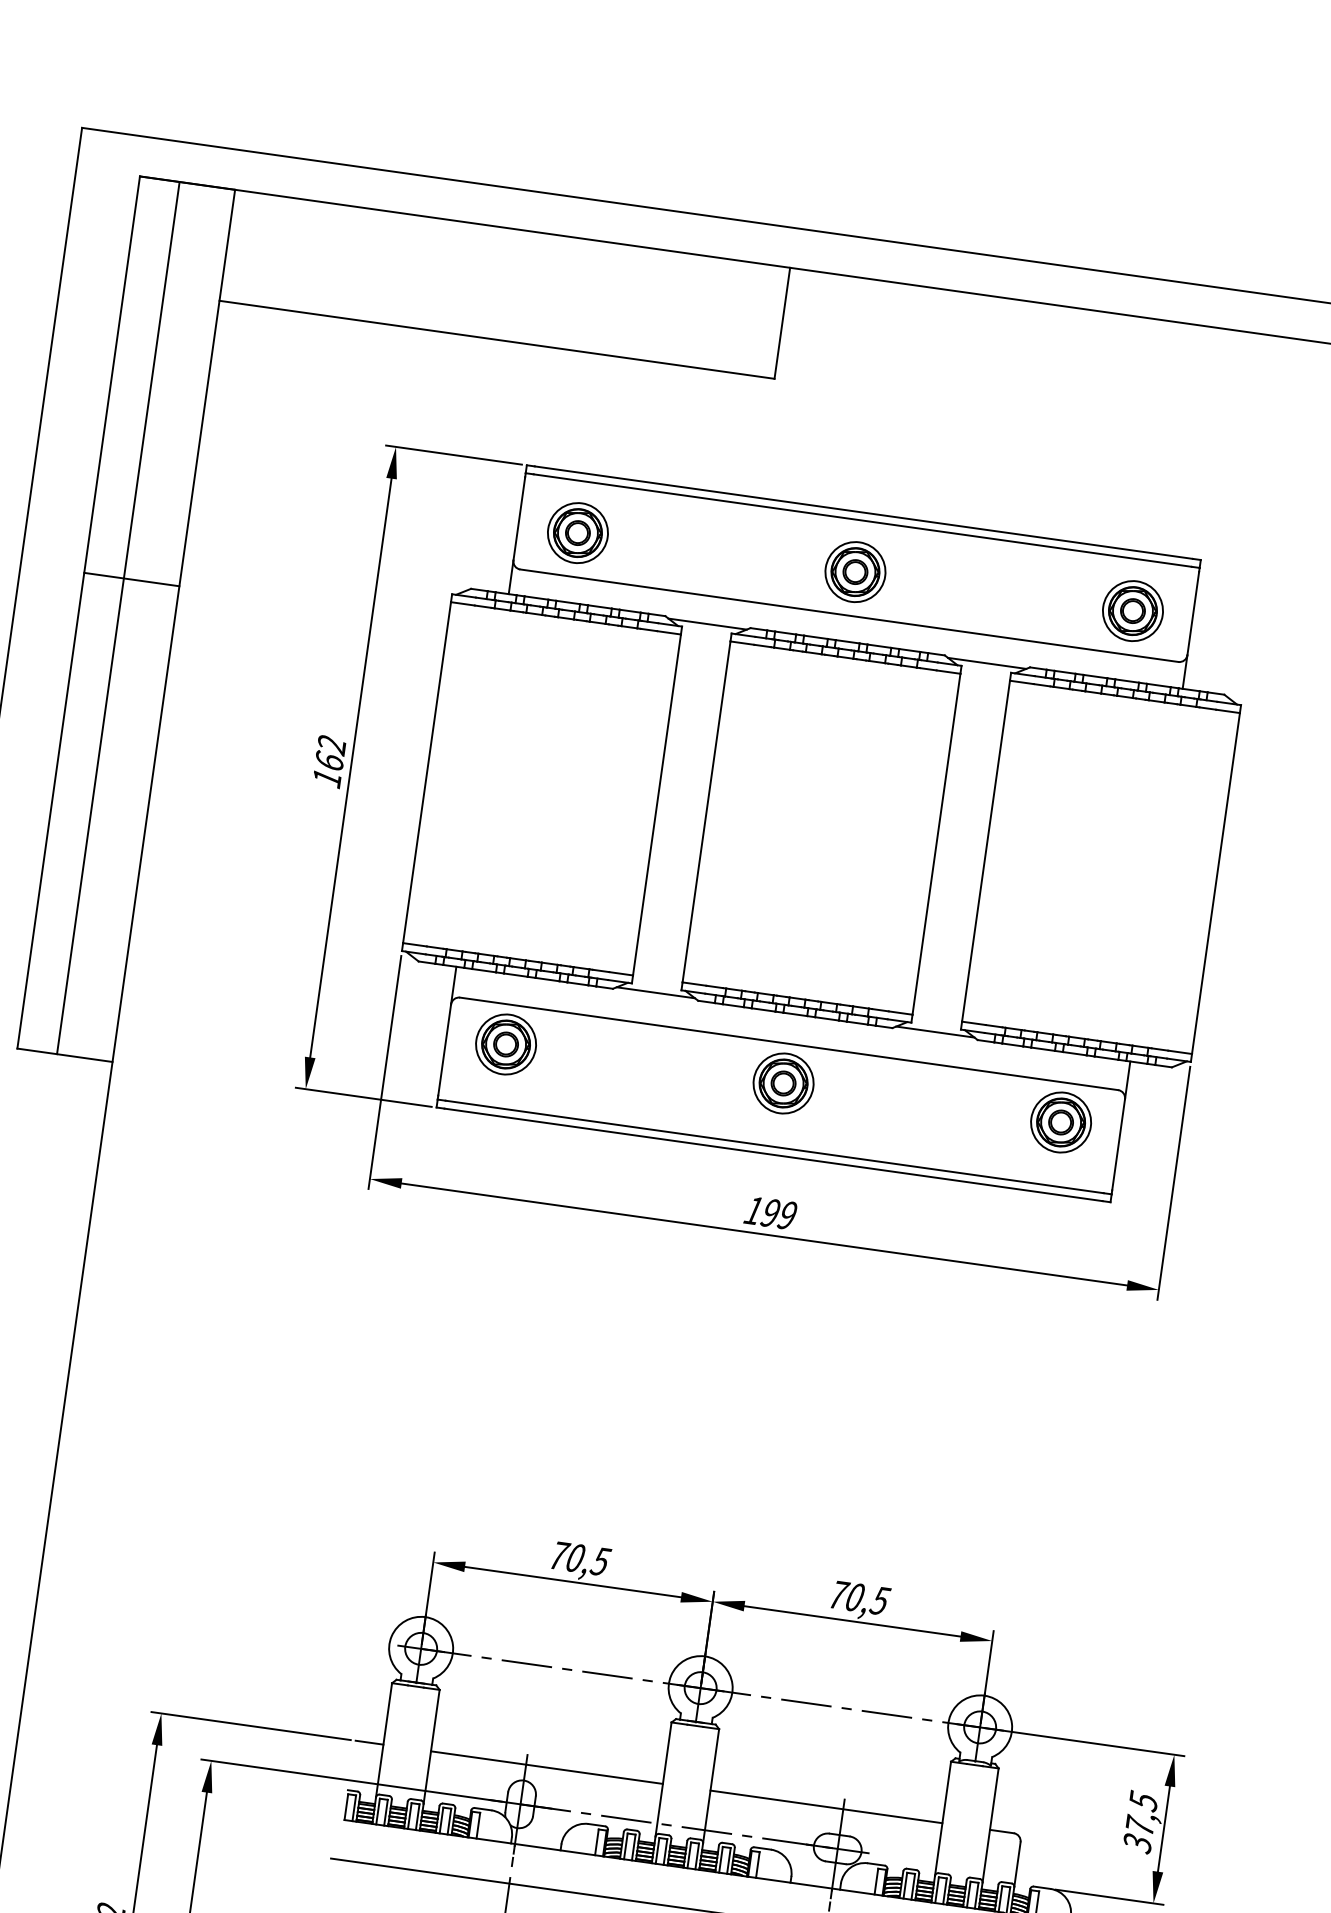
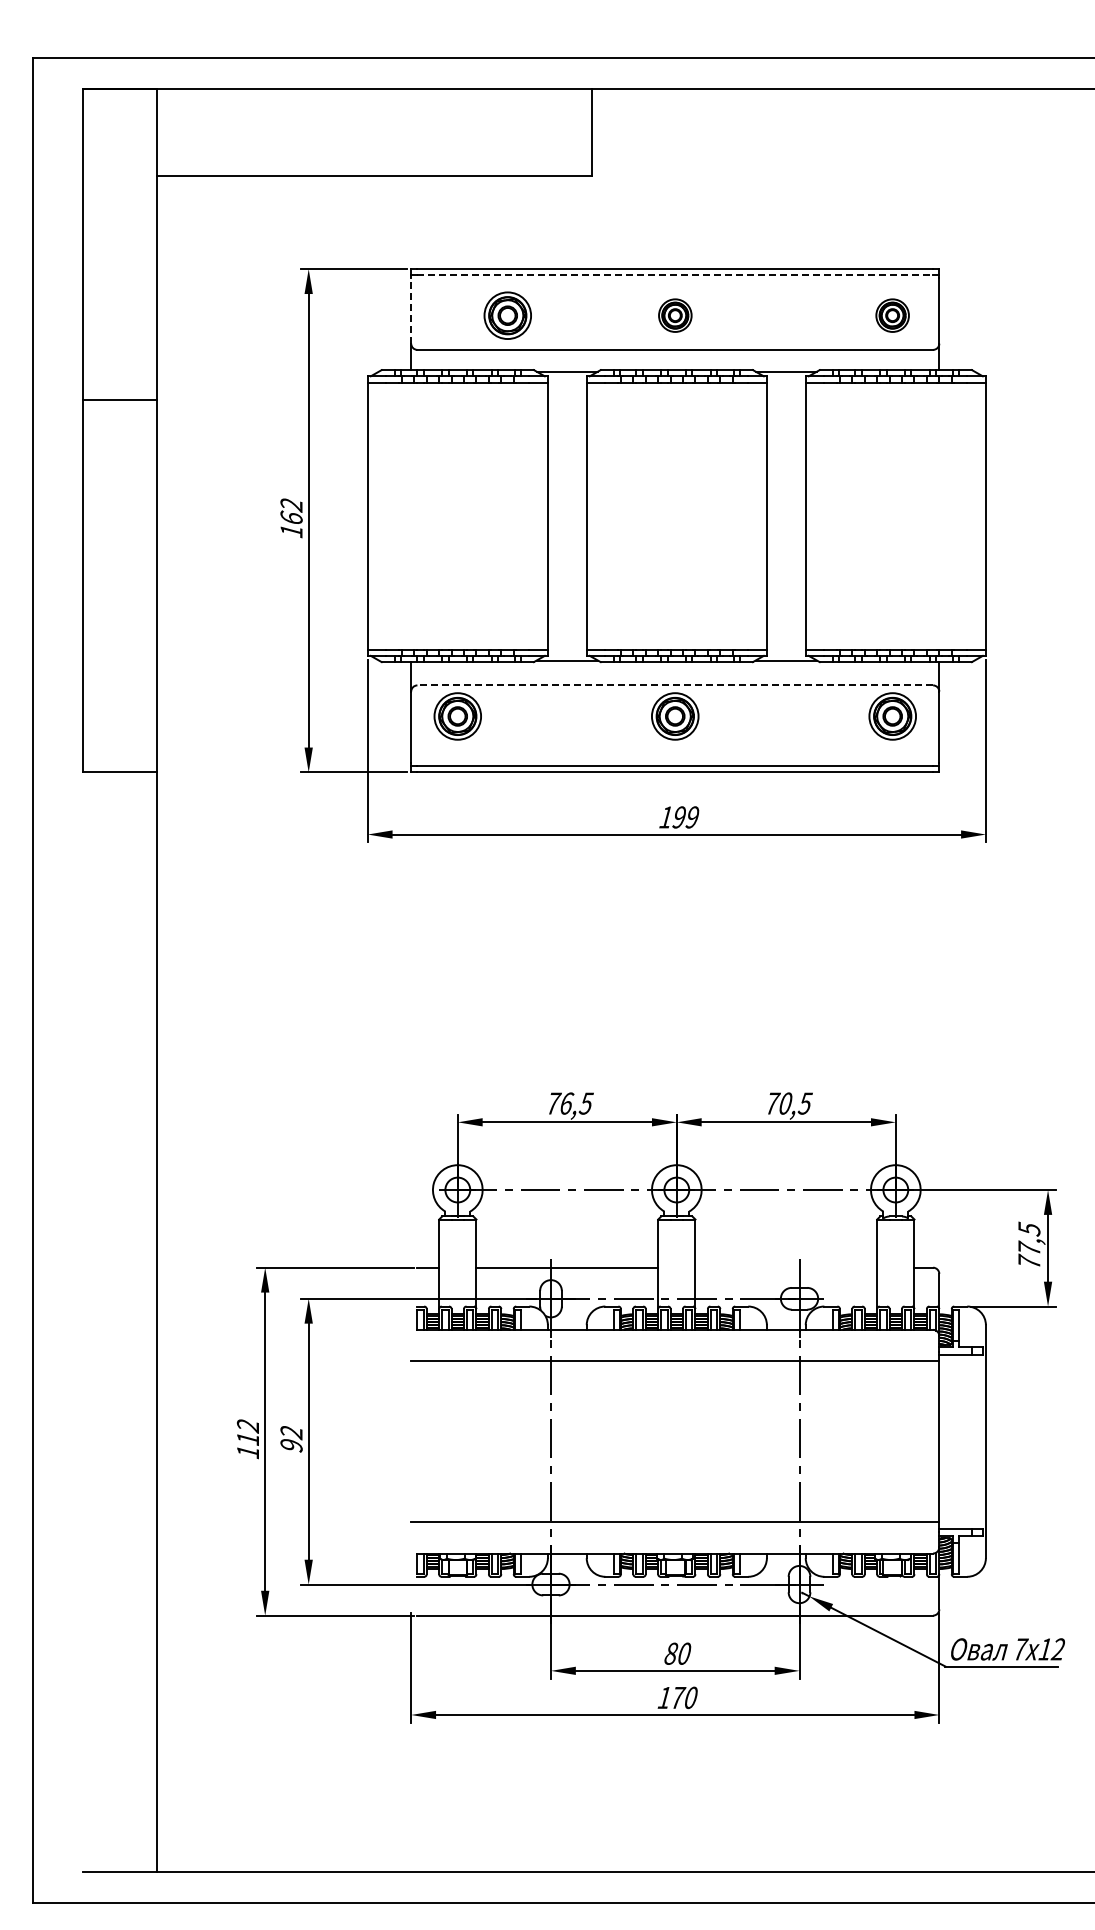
line: (519, 519) -> (411, 311), solid -> dashed
line: (862, 520) -> (675, 275), solid -> dashed
part: (577, 532) -> (507, 315), moved
part: (855, 571) -> (675, 315), size x0.7
part: (1132, 610) -> (892, 315), size x0.7
line: (117, 617) -> (113, 430), removed
line: (789, 1044) -> (675, 685), solid -> dashed
text: (576, 1558) -> (567, 1103), 70,5 -> 76,5
line: (826, 1806) -> (786, 1267), removed
text: (1137, 1842) -> (1029, 1261), 37,5 -> 77,5

